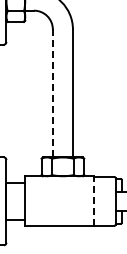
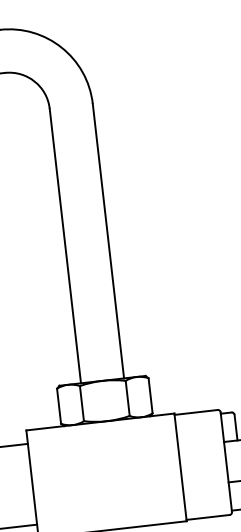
line: (52, 93) -> (64, 246), dashed -> solid
line: (94, 200) -> (180, 465), dashed -> solid

